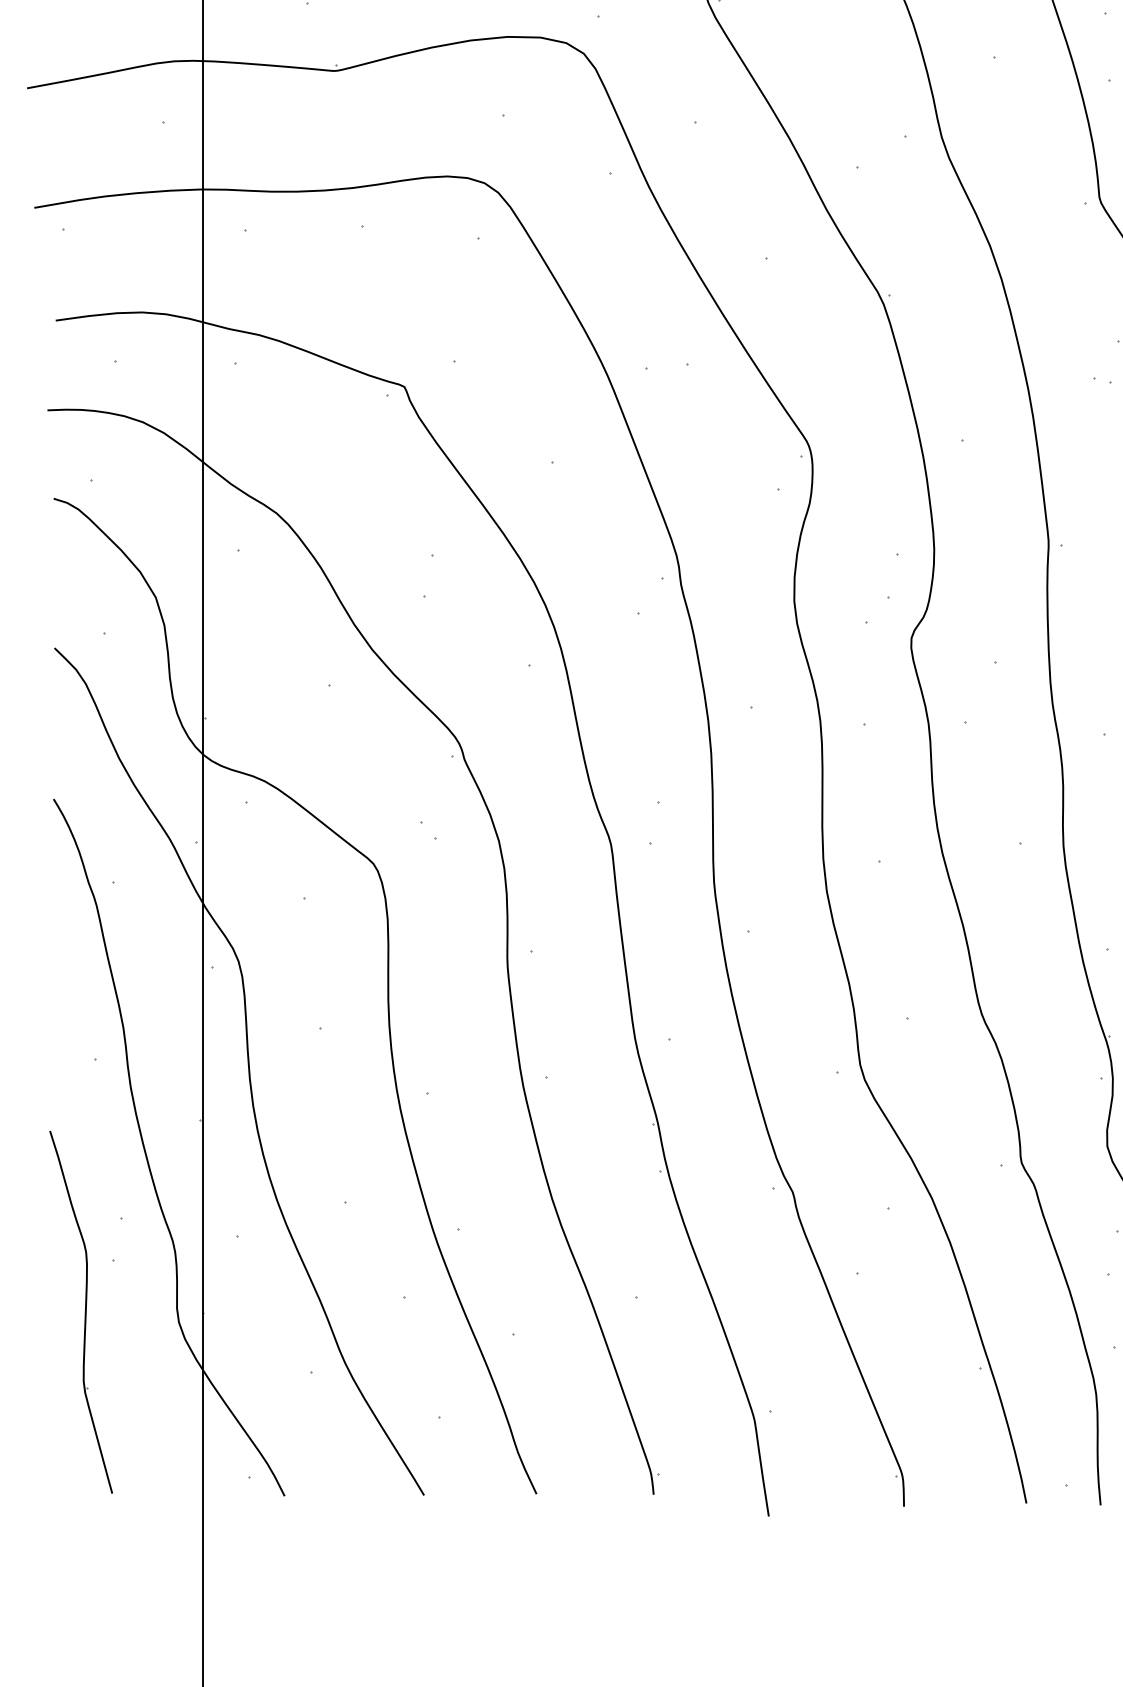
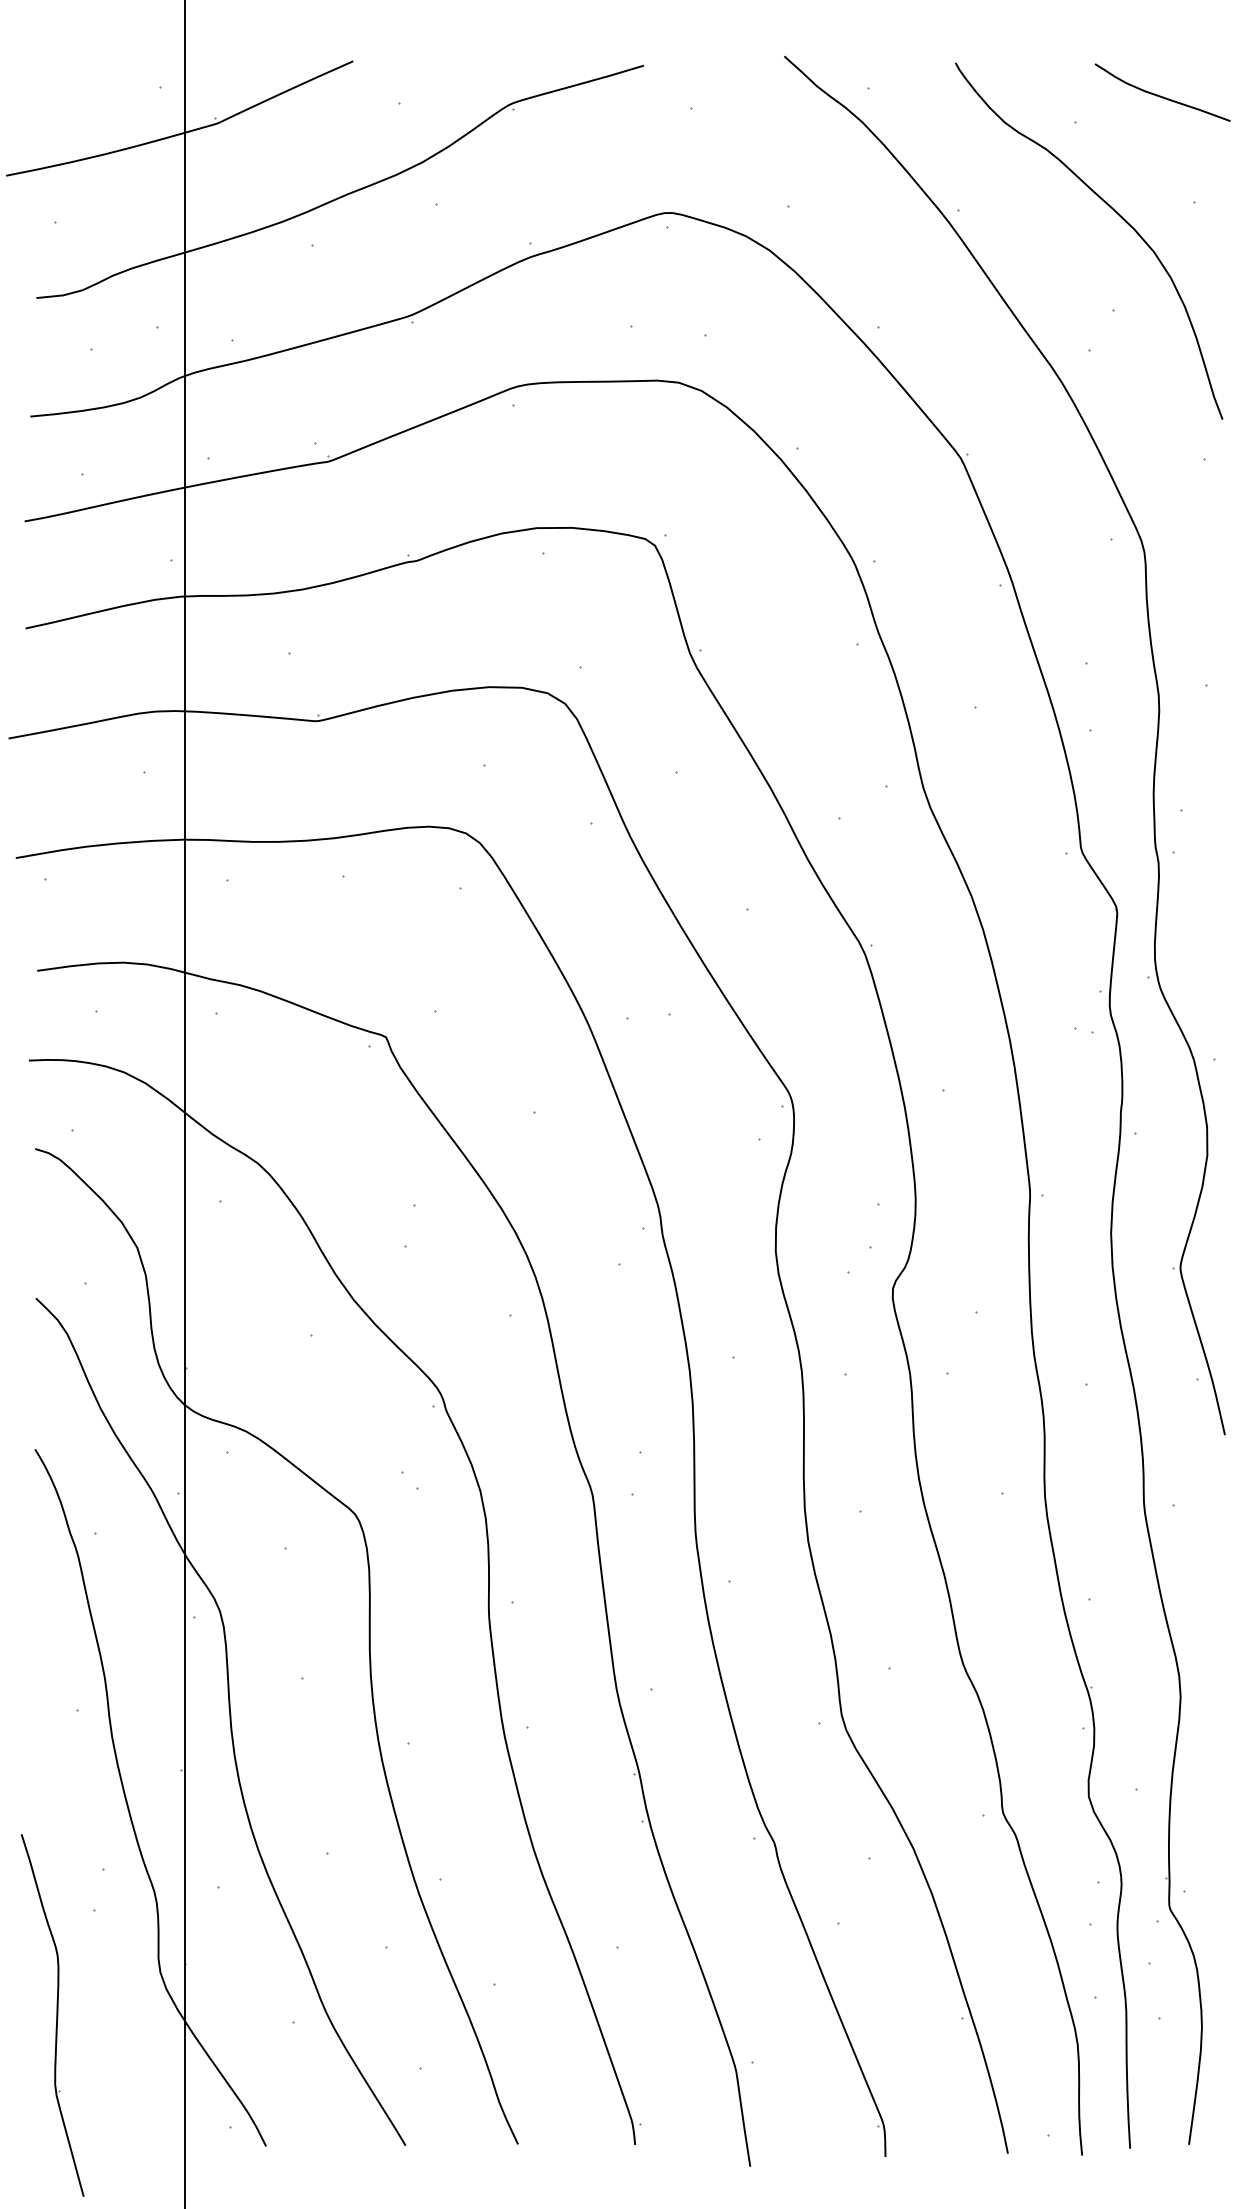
part: (81, 1312) -> (52, 2015), moved

